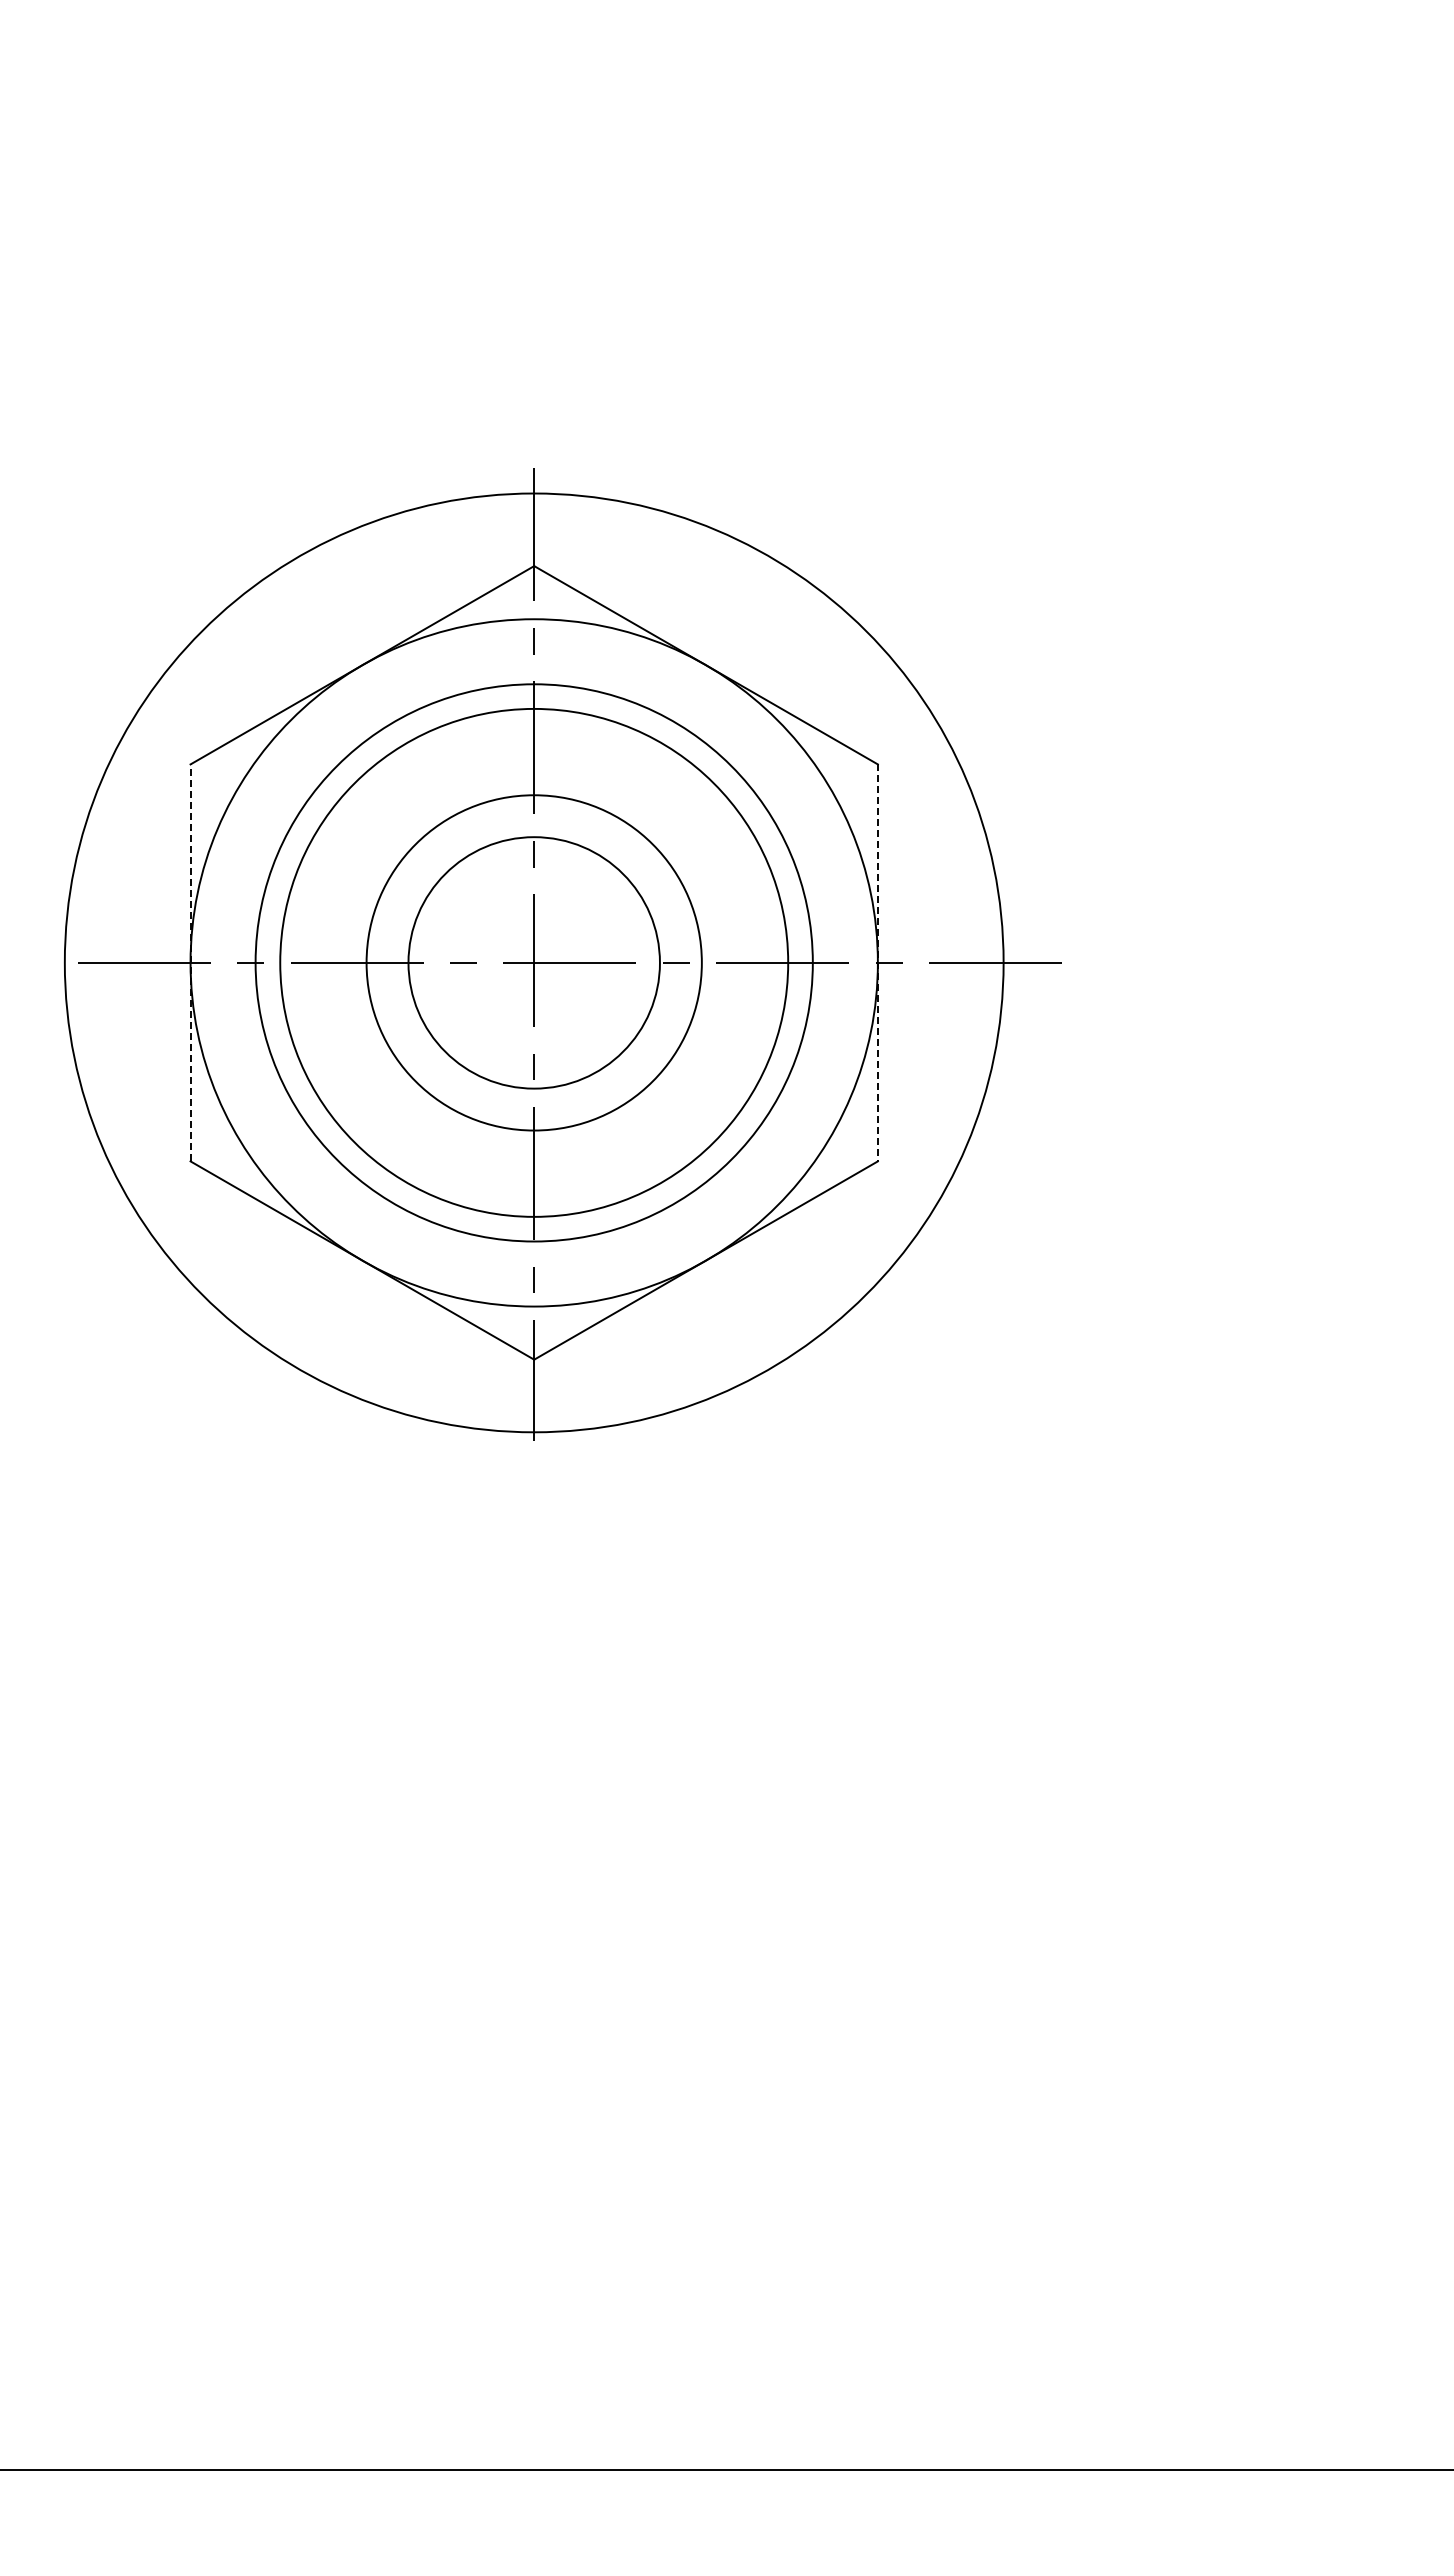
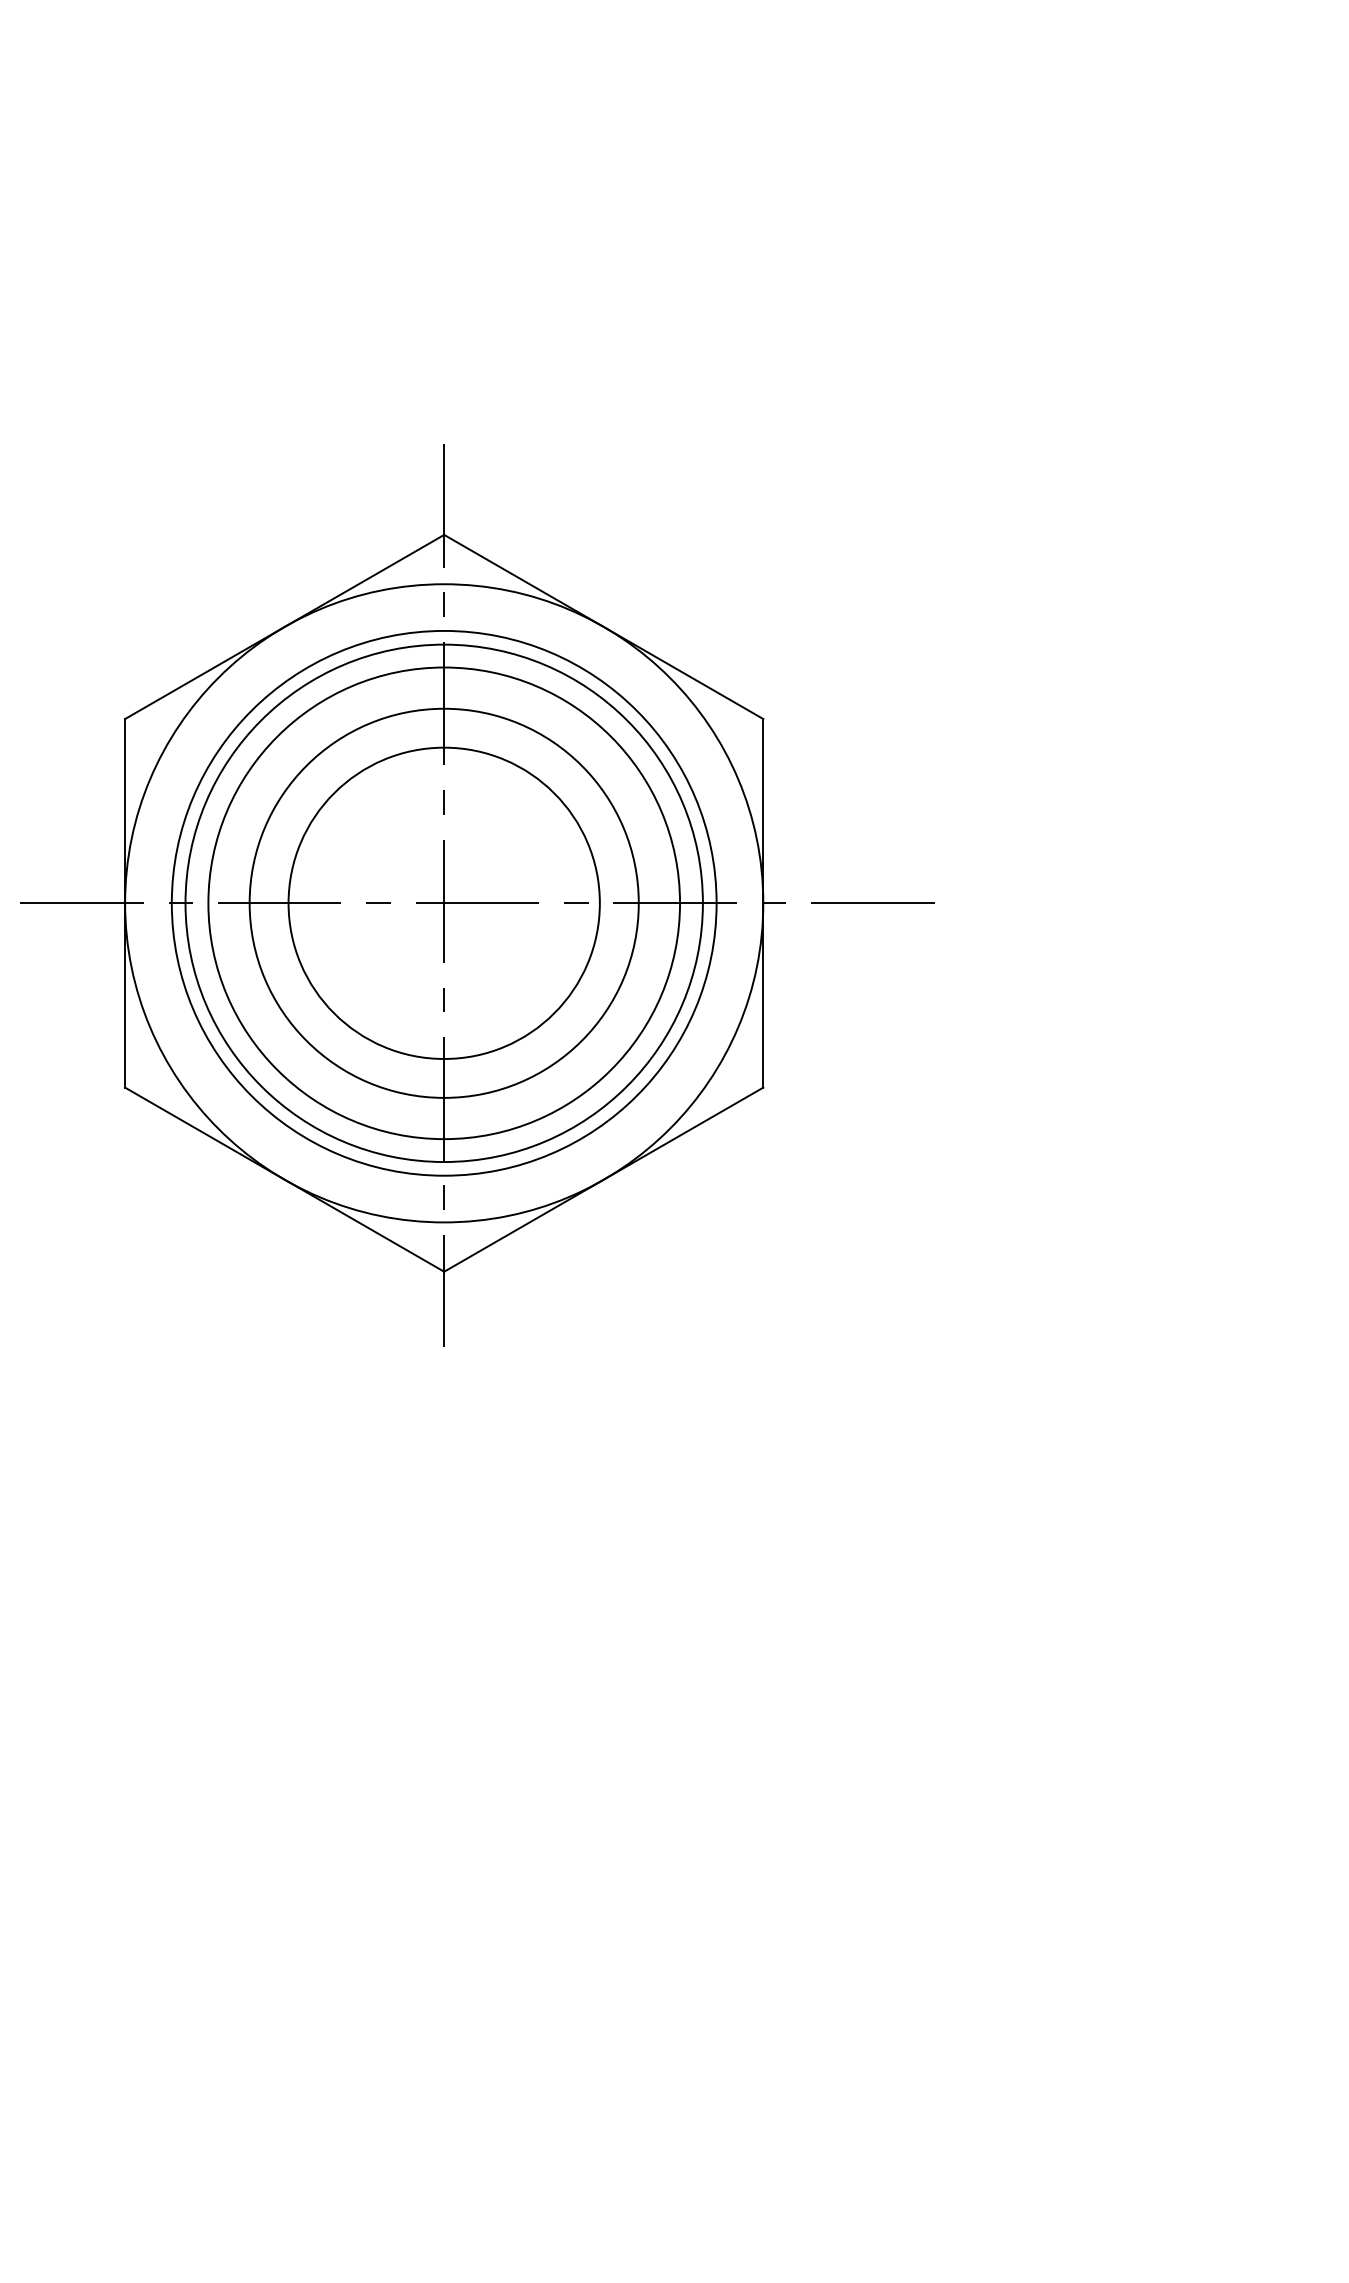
line: (190, 962) -> (125, 902), dashed -> solid
circle: (533, 962) -> (443, 902), size x0.62
circle: (533, 962) -> (443, 902), size x1.67
line: (877, 963) -> (762, 903), dashed -> solid

